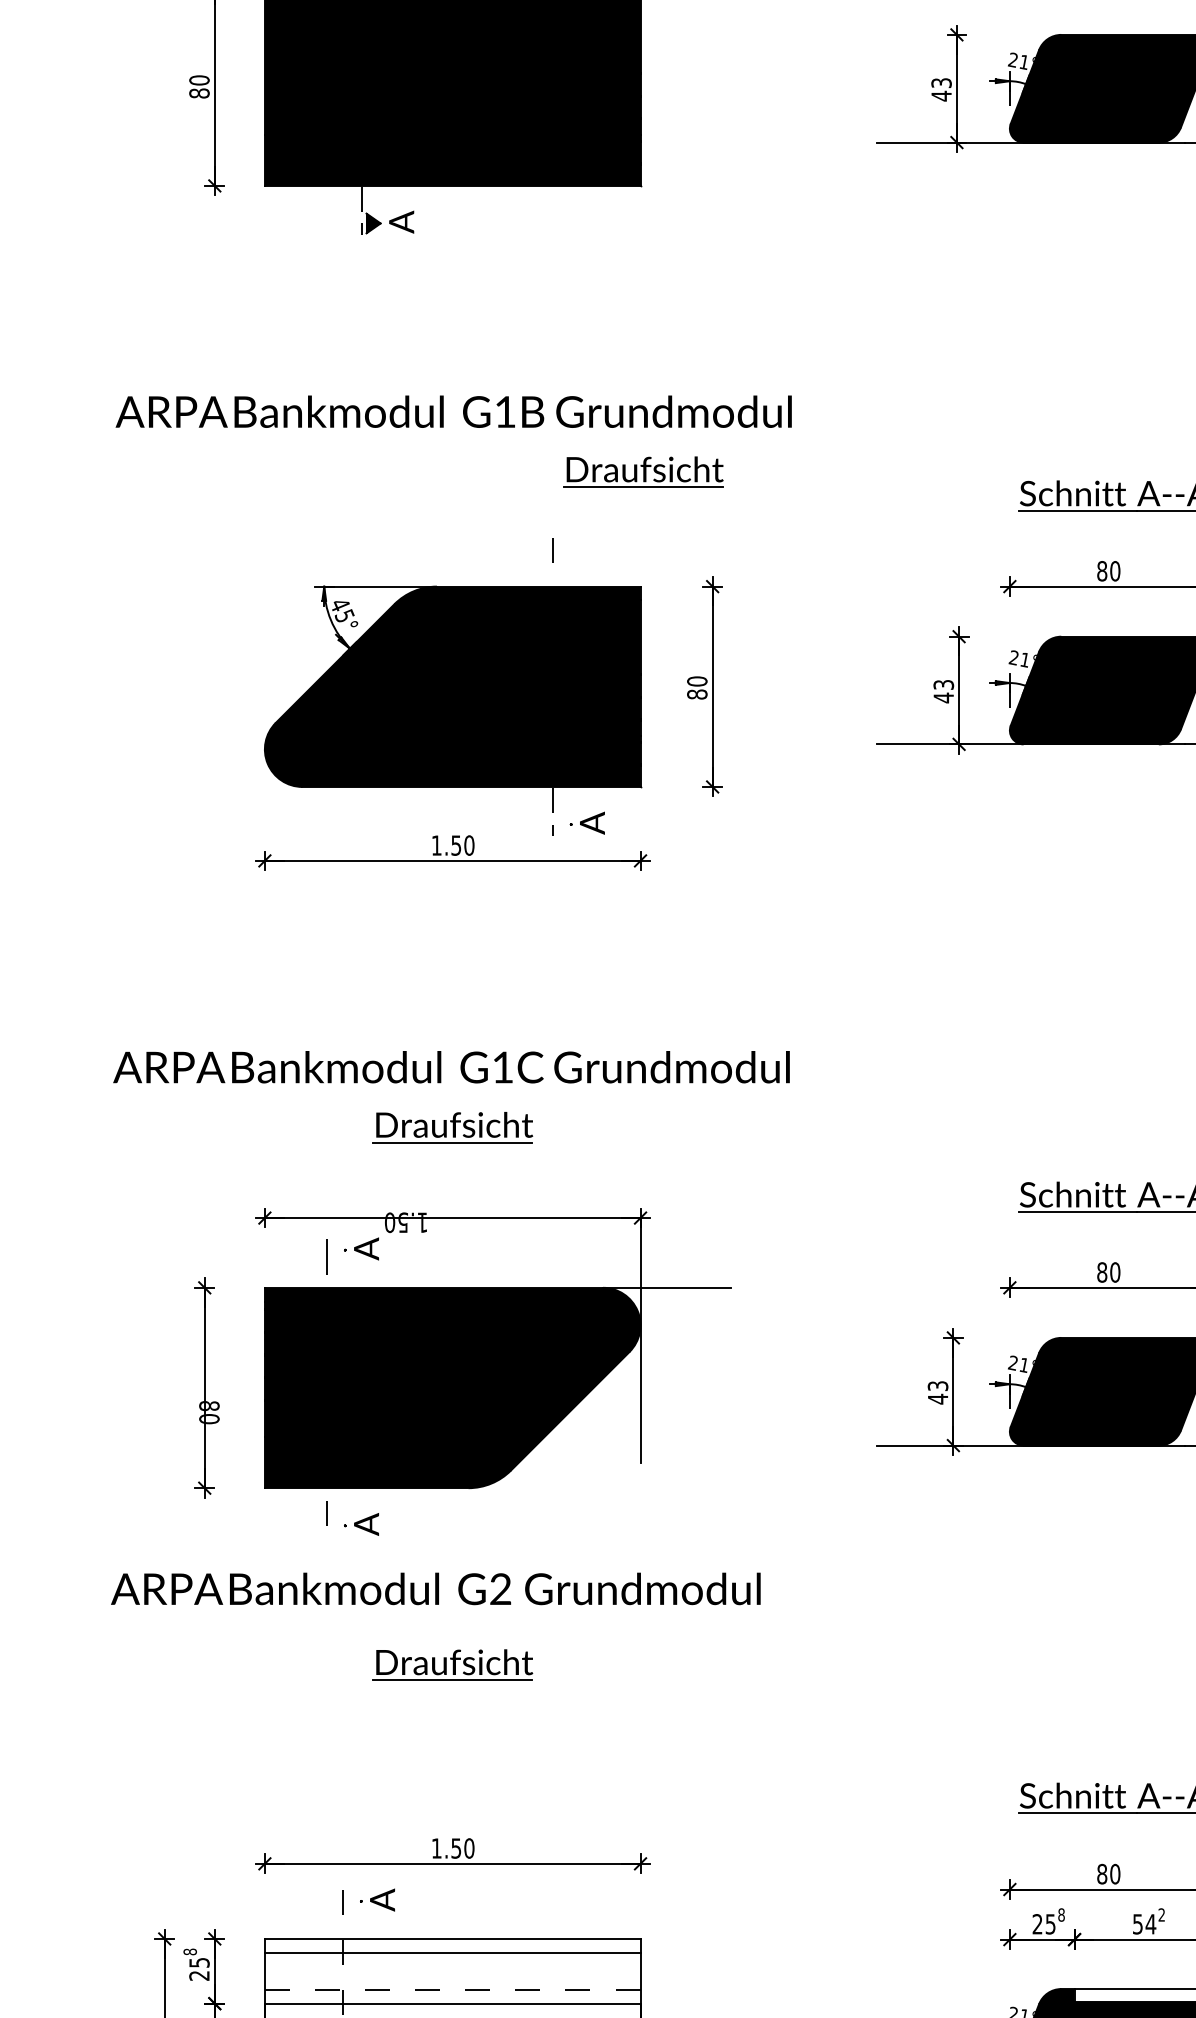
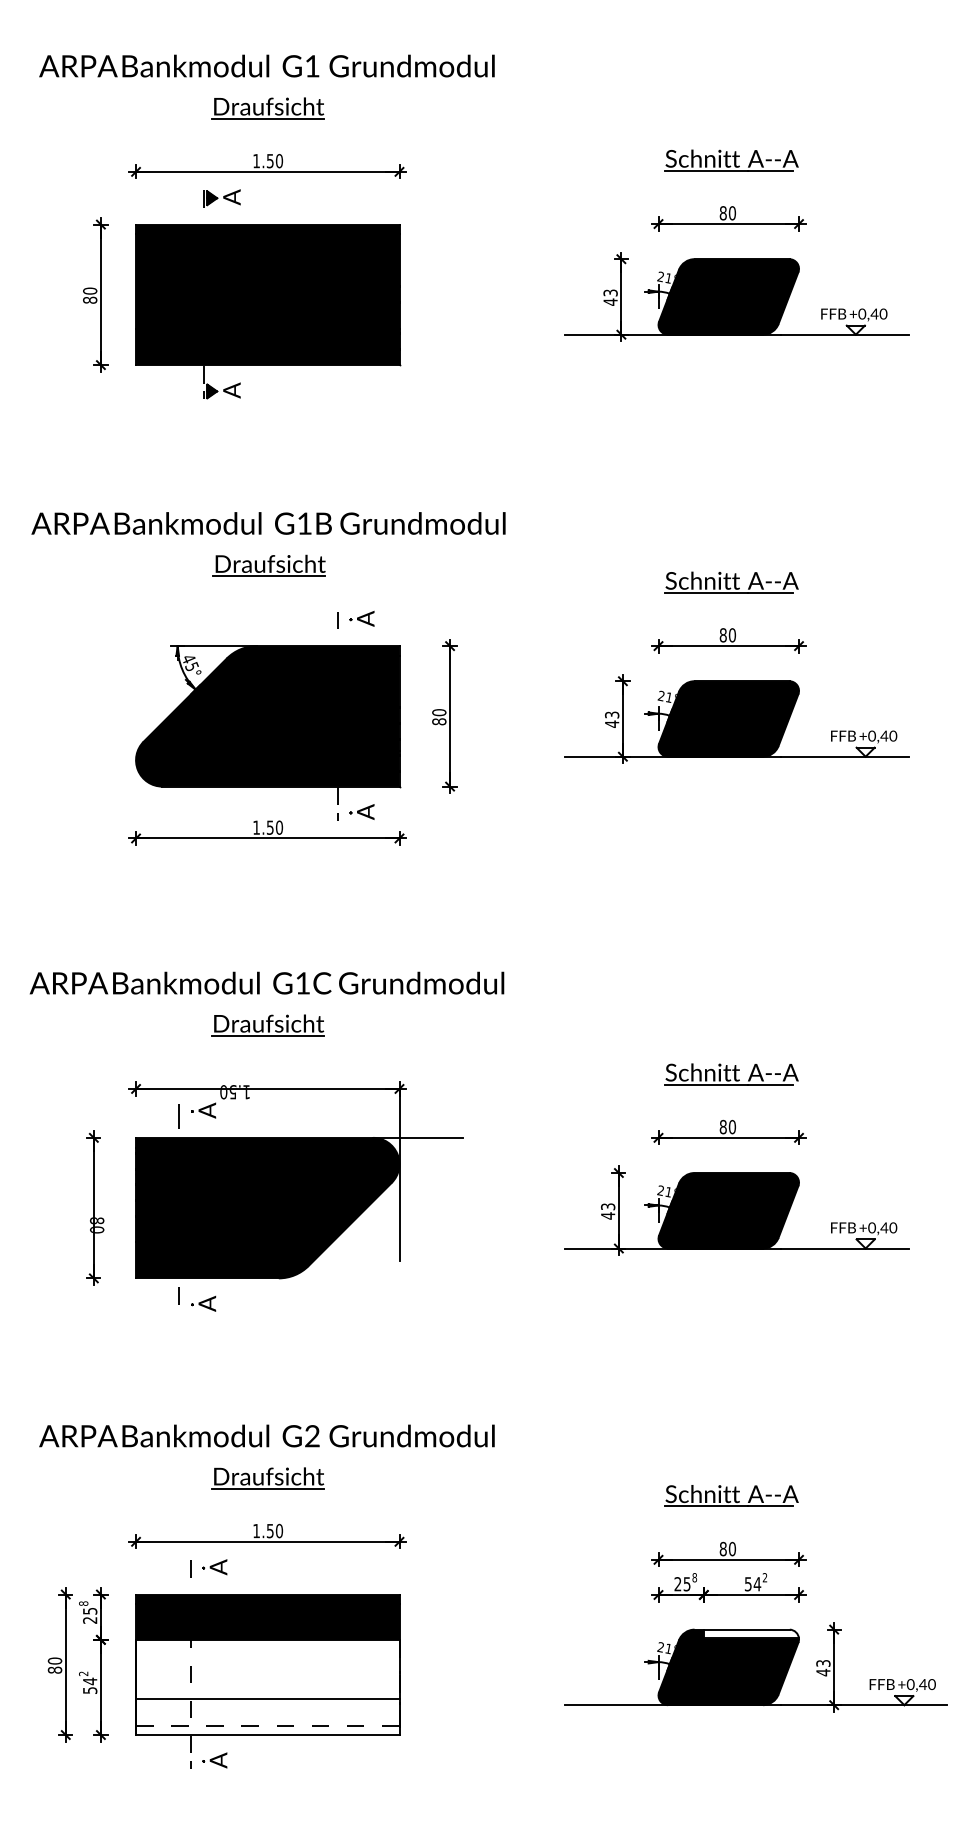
part: (641, 471) -> (268, 565), moved
part: (586, 547) -> (361, 618), added
text: (435, 1588) -> (266, 1435), moved
part: (452, 1665) -> (267, 1478), moved
fill: (452, 1970) -> (267, 1616), added

